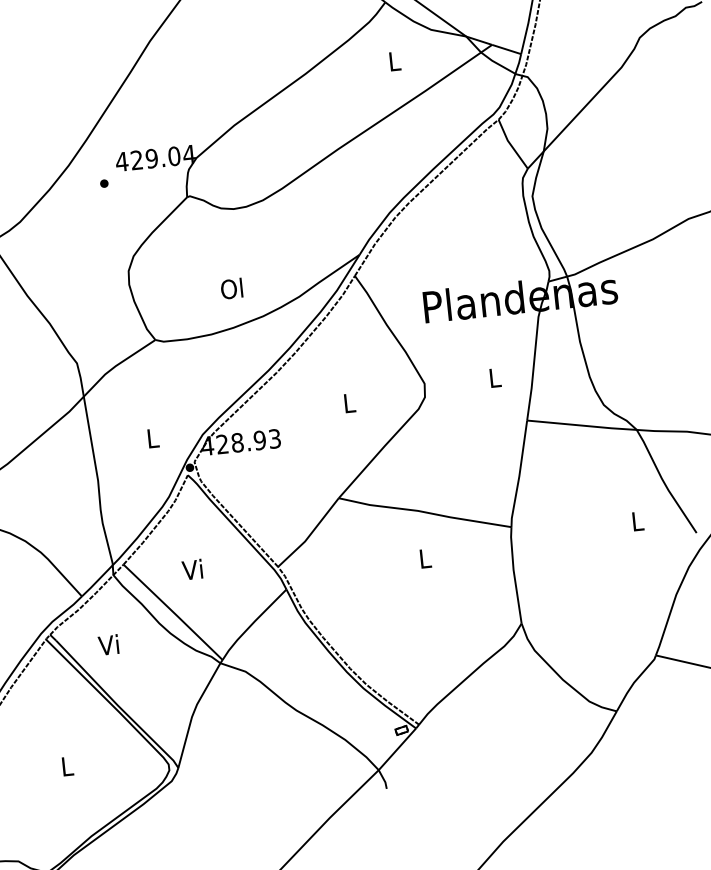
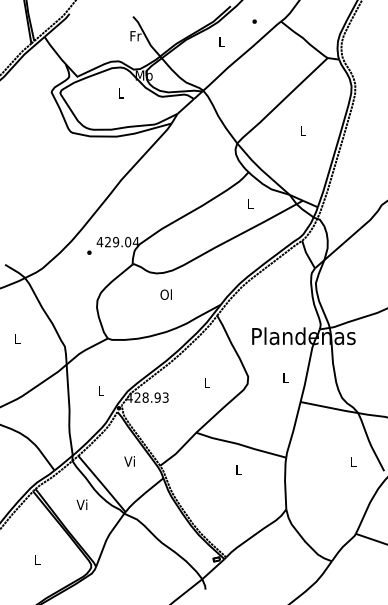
text: (230, 288) -> (165, 294), moved
text: (192, 569) -> (129, 461), moved
text: (107, 644) -> (81, 504), moved

